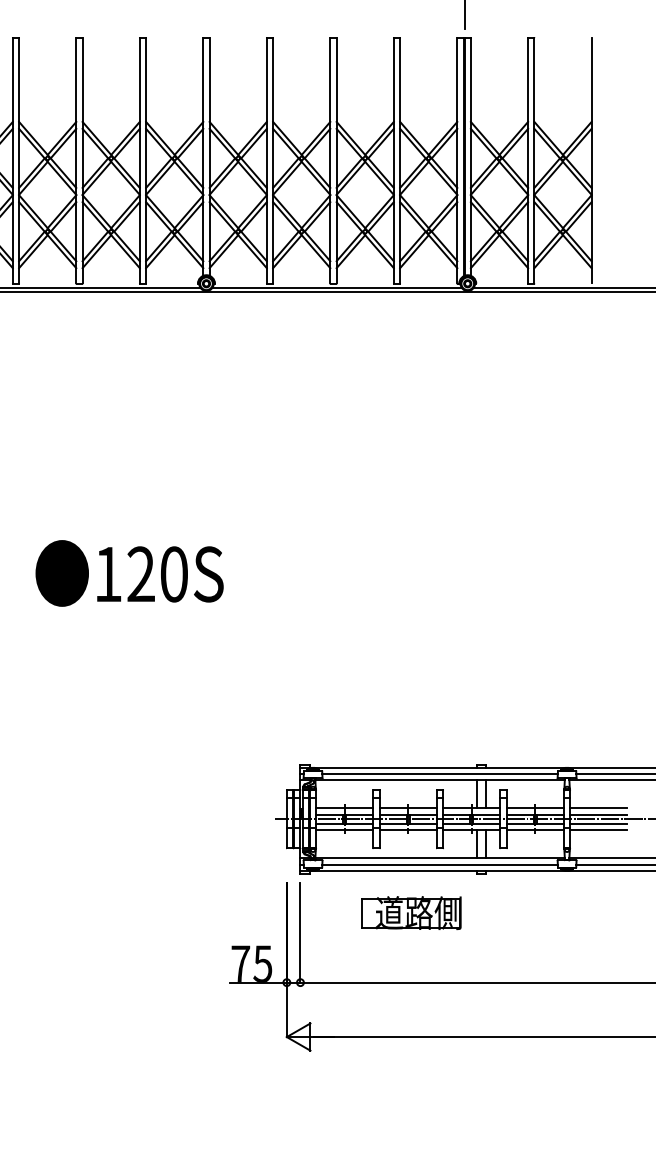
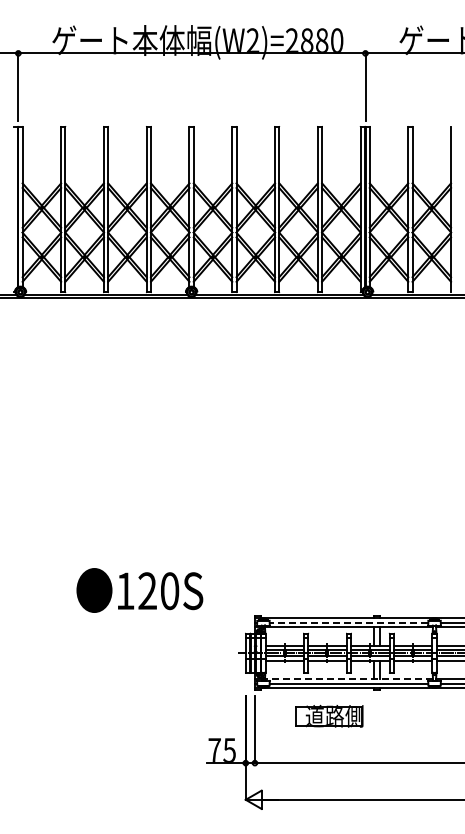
text: (129, 573) -> (139, 590), moved
line: (439, 773) -> (348, 622), solid -> dashed
line: (439, 858) -> (348, 679), solid -> dashed

